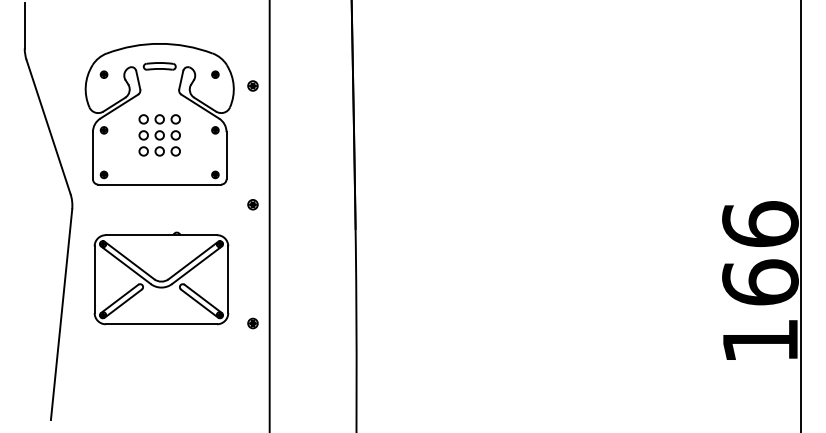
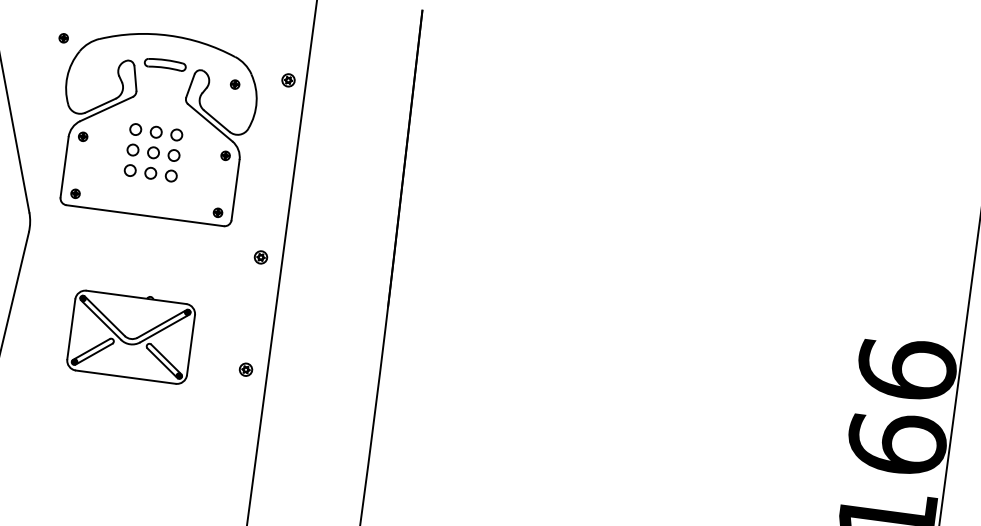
part: (103, 74) -> (63, 37), moved
part: (252, 85) -> (287, 79), moved
part: (161, 278) -> (131, 336), size x0.7
part: (252, 323) -> (245, 369), moved

